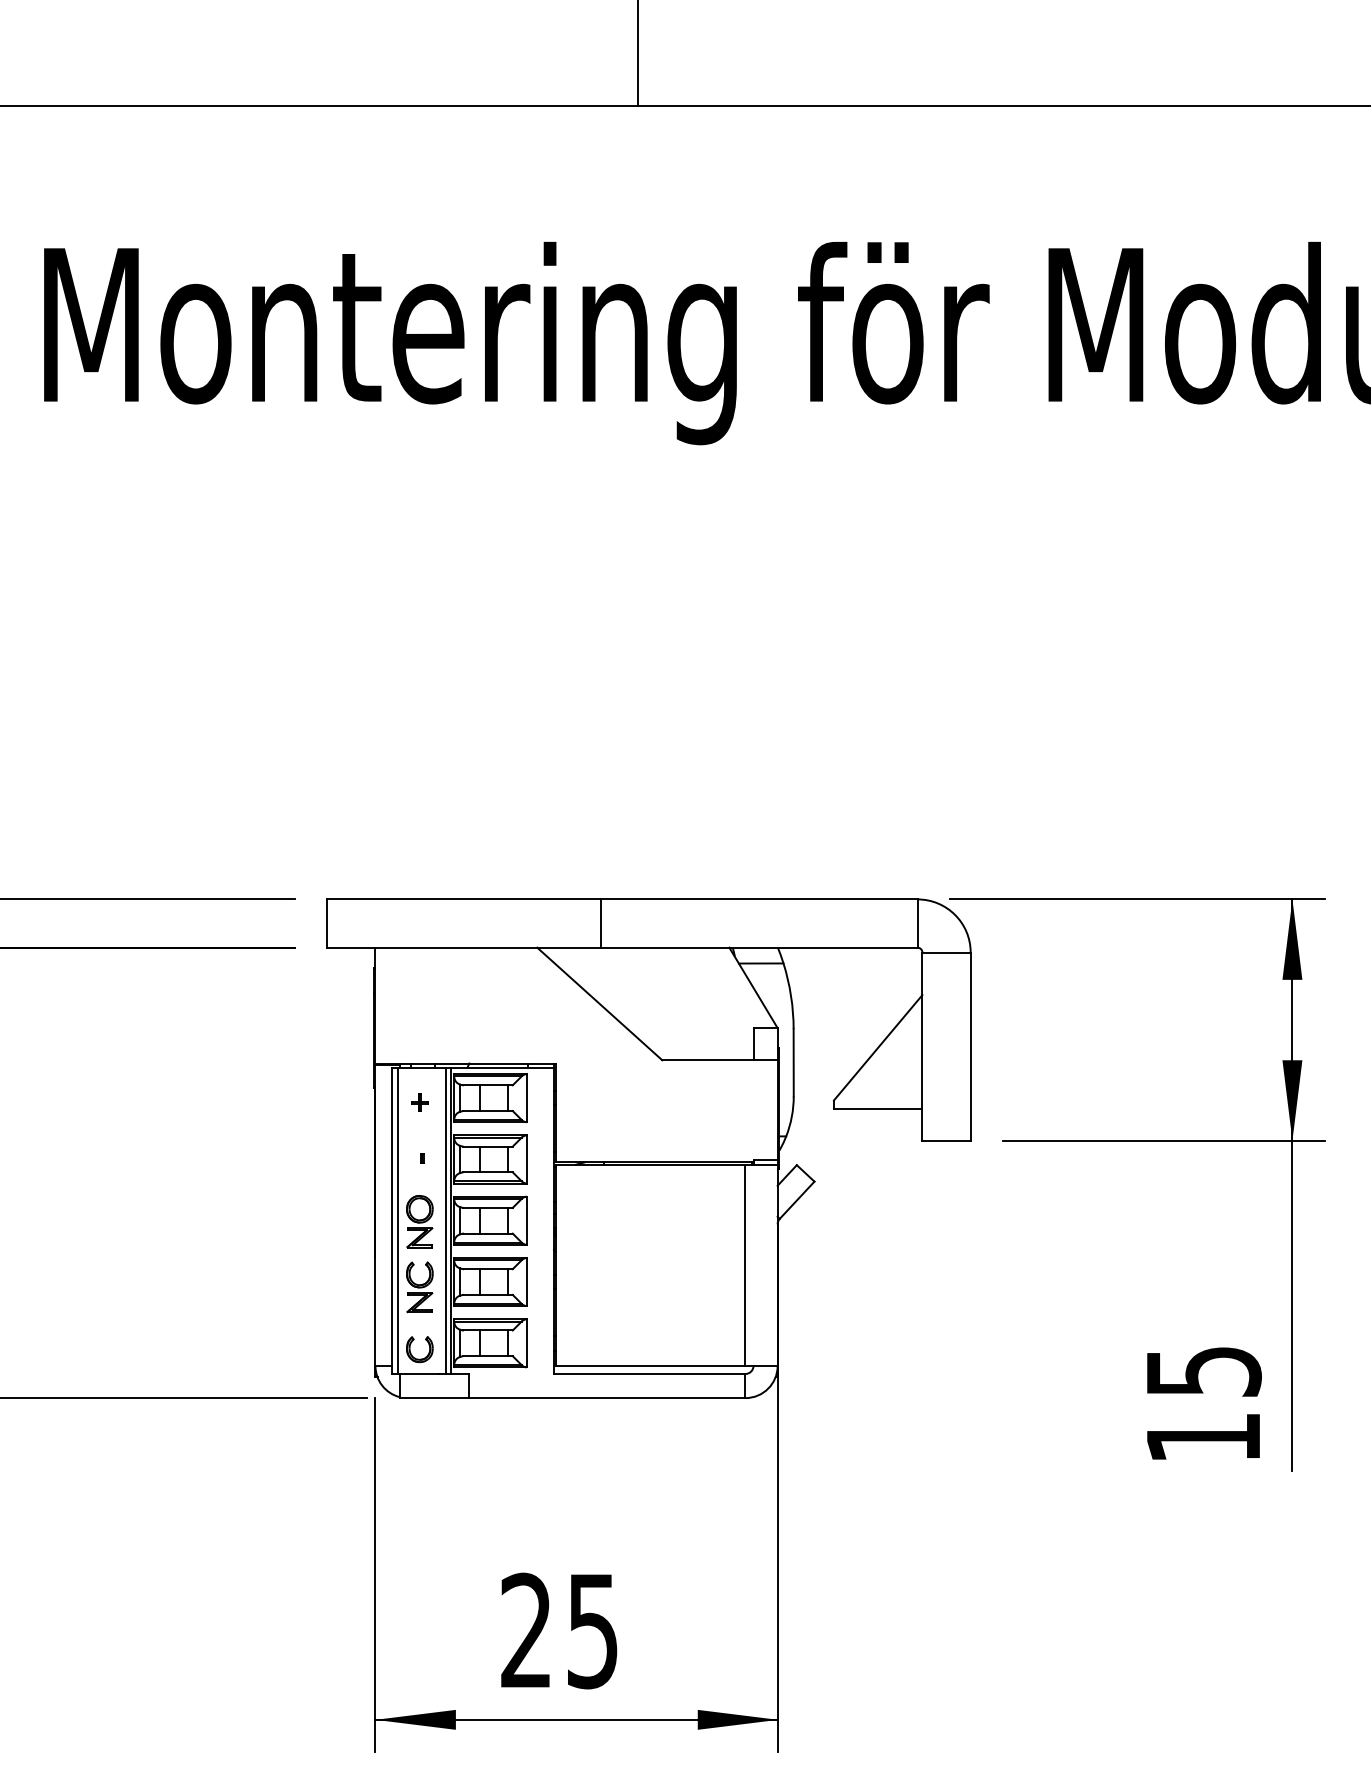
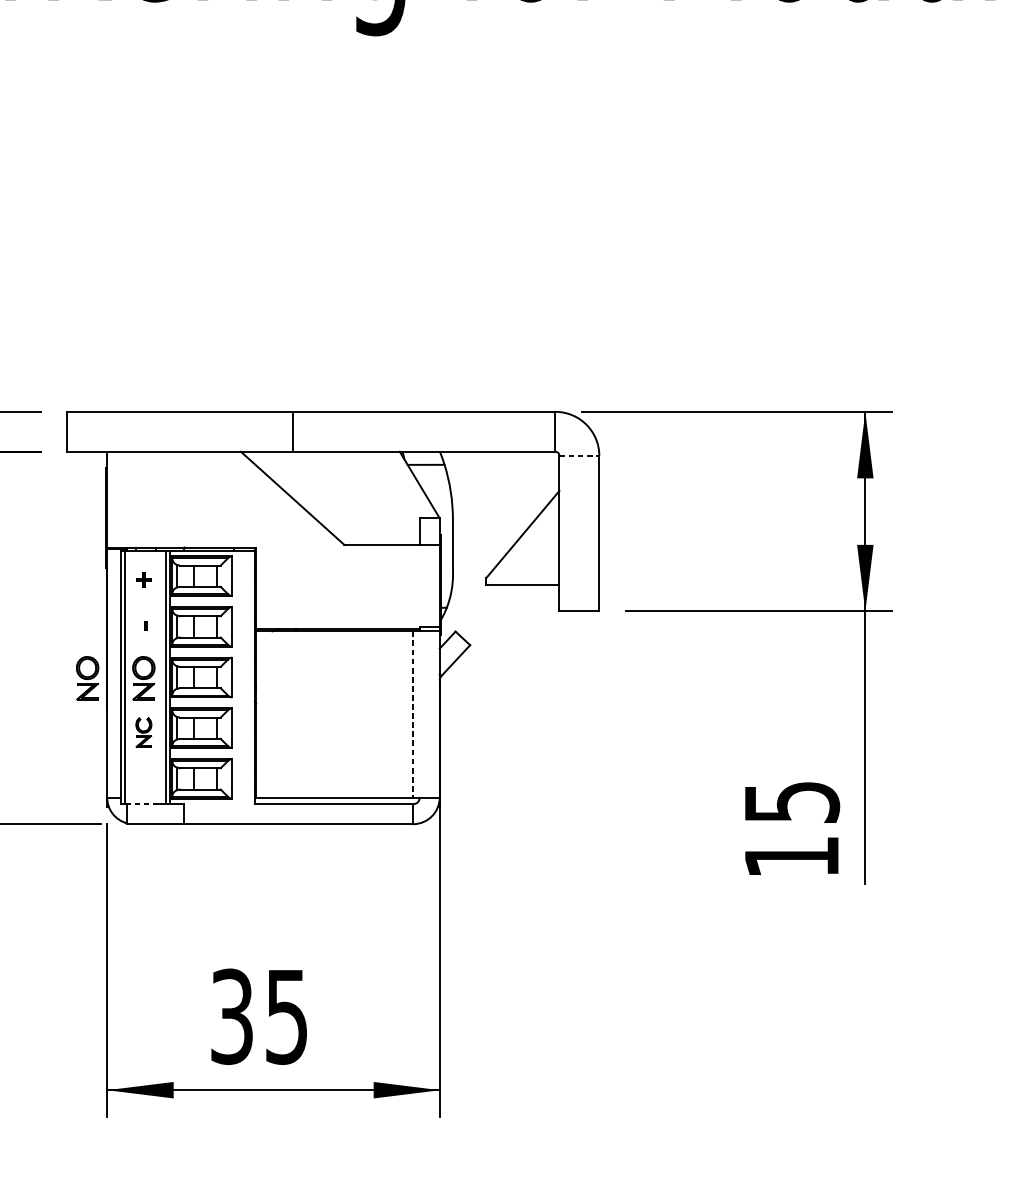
line: (947, 952) -> (580, 455), solid -> dashed
part: (351, 1221) -> (87, 678), added
line: (745, 1265) -> (413, 714), solid -> dashed
part: (419, 1287) -> (143, 732), size x0.7
part: (411, 1352) -> (136, 786), removed
line: (418, 1373) -> (142, 803), solid -> dashed
text: (526, 1630) -> (232, 1016), 25 -> 35

